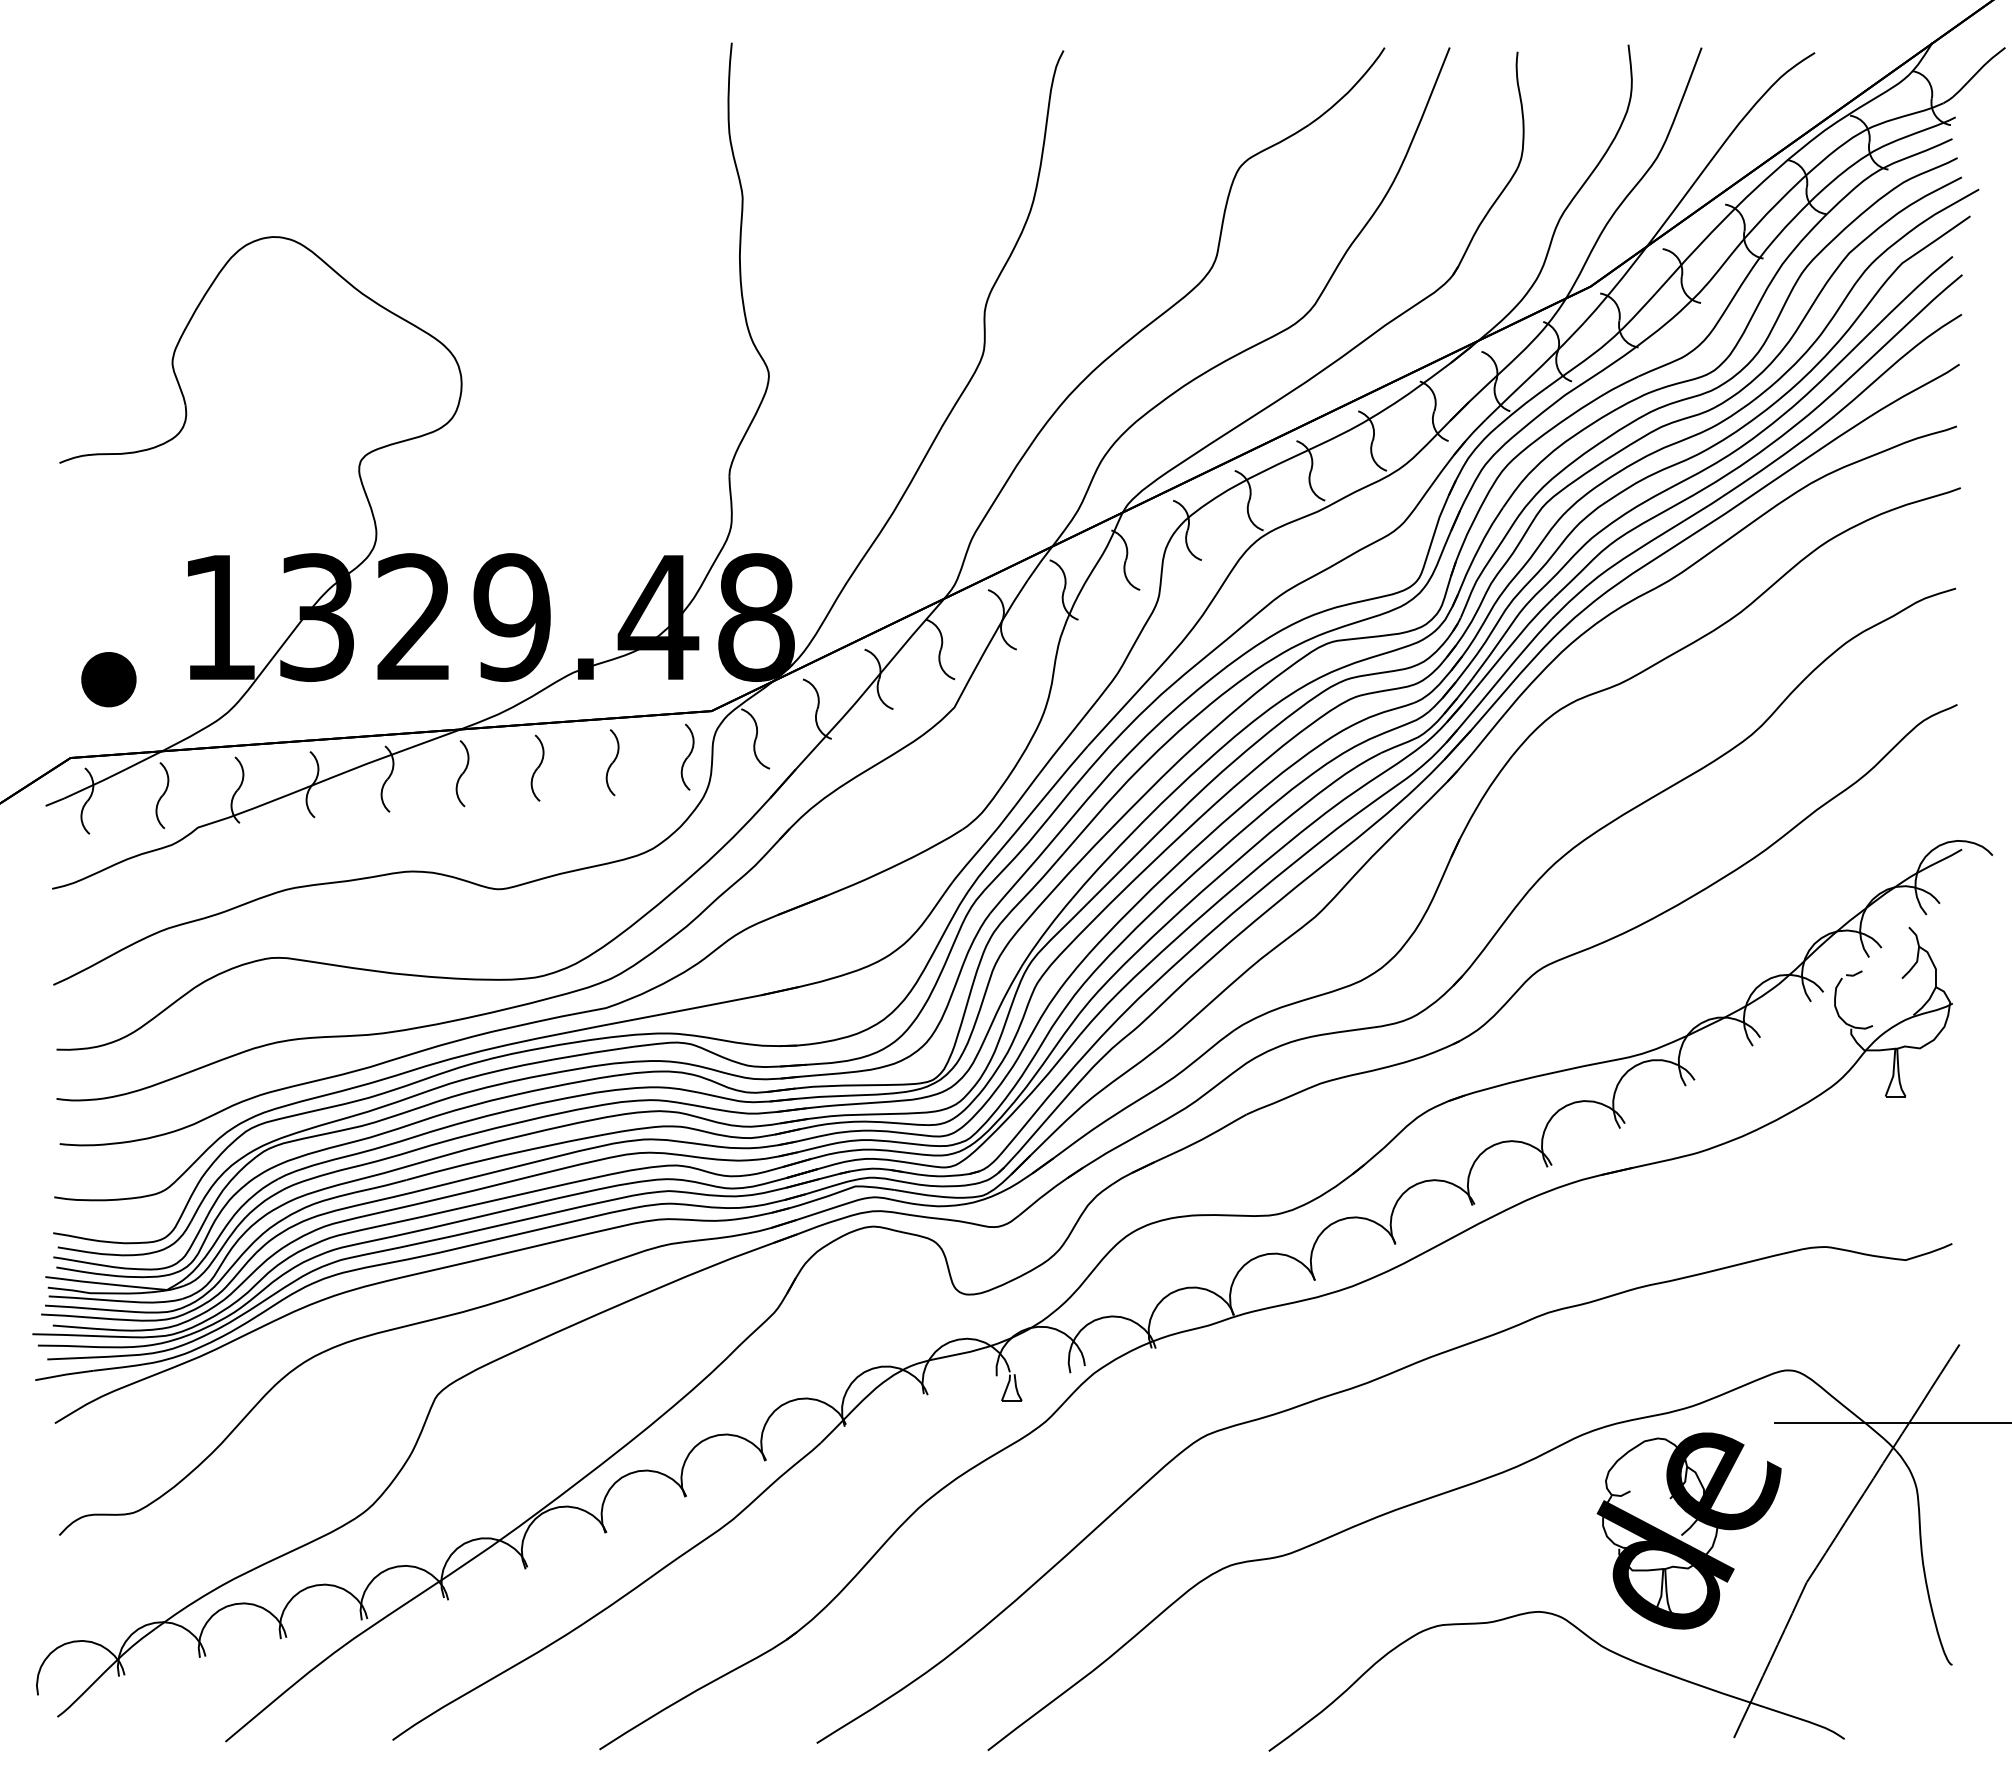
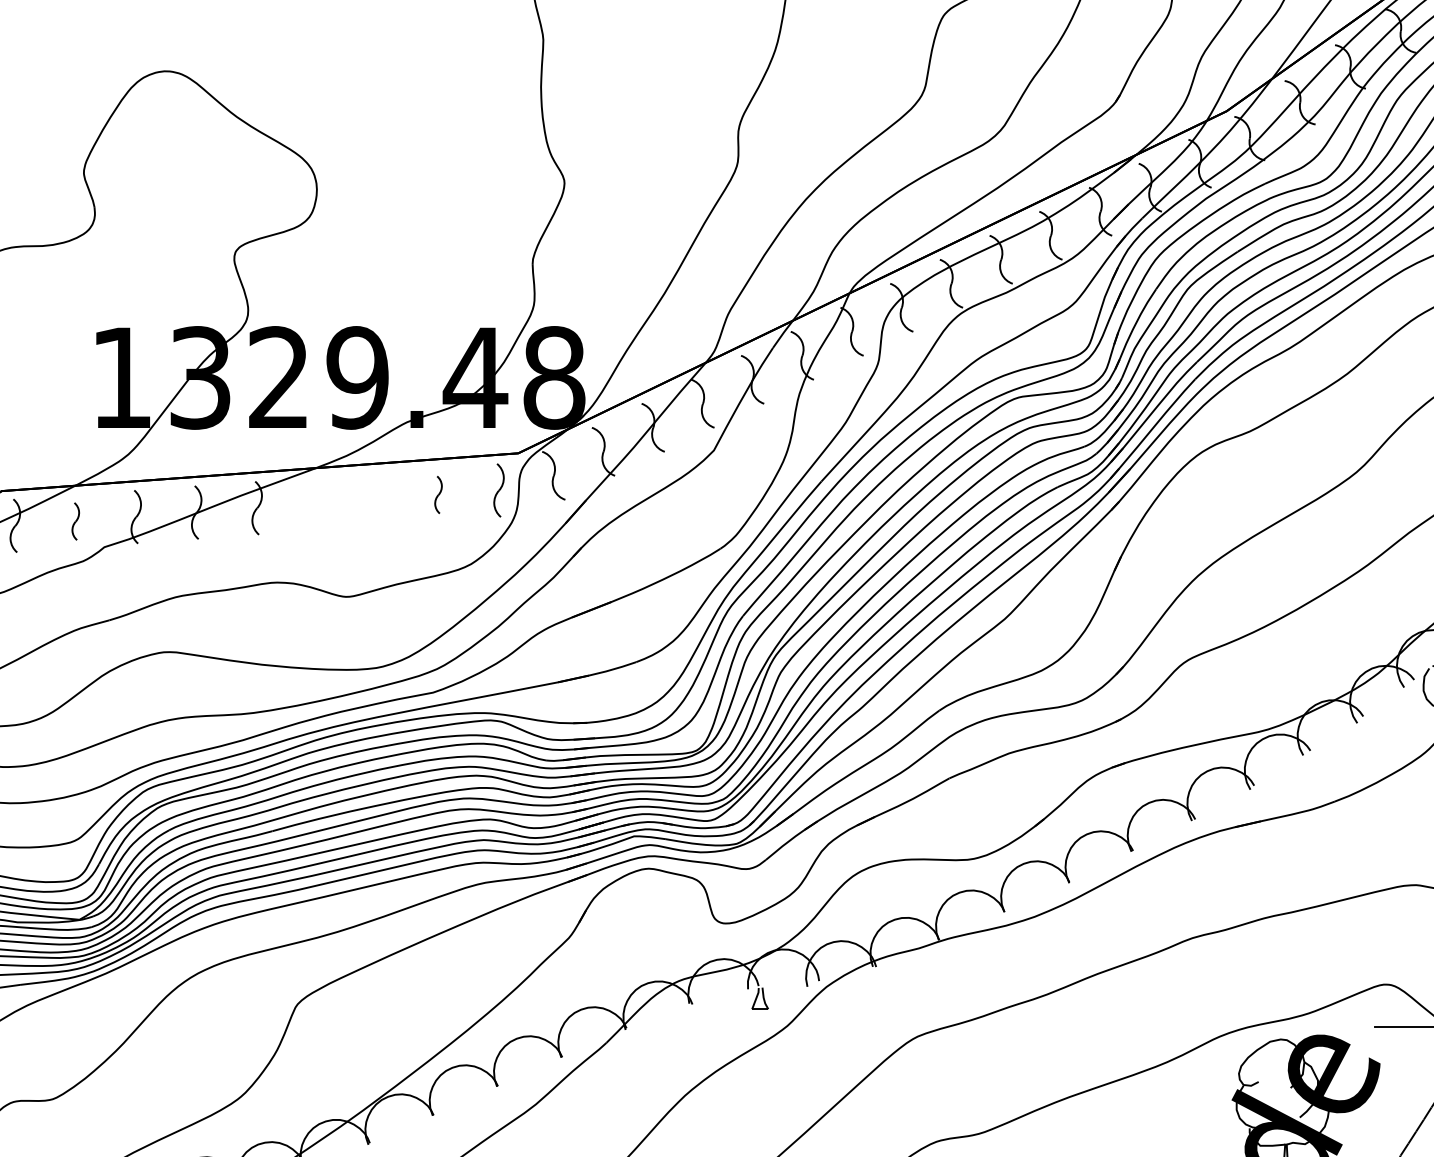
part: (108, 679) -> (32, 427), removed
part: (612, 762) -> (438, 494), size x0.7
part: (537, 767) -> (378, 498), removed
part: (462, 773) -> (317, 503), removed
part: (162, 795) -> (75, 521), size x0.7

